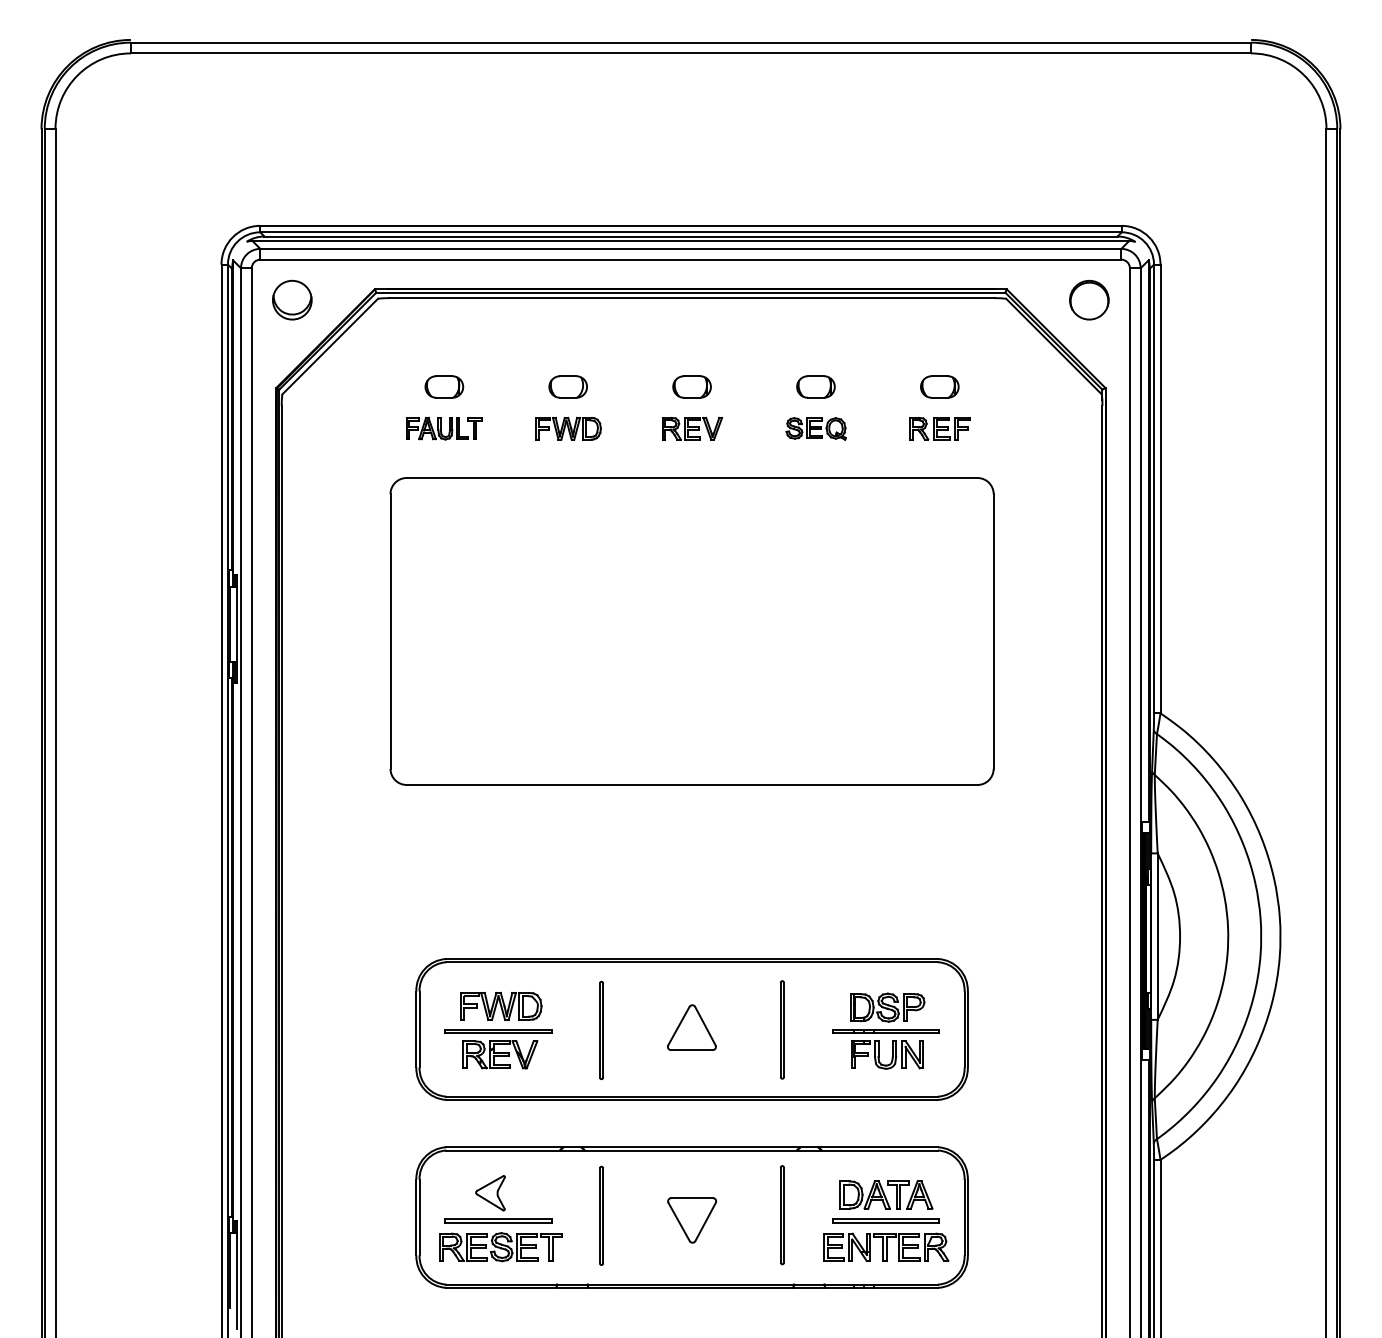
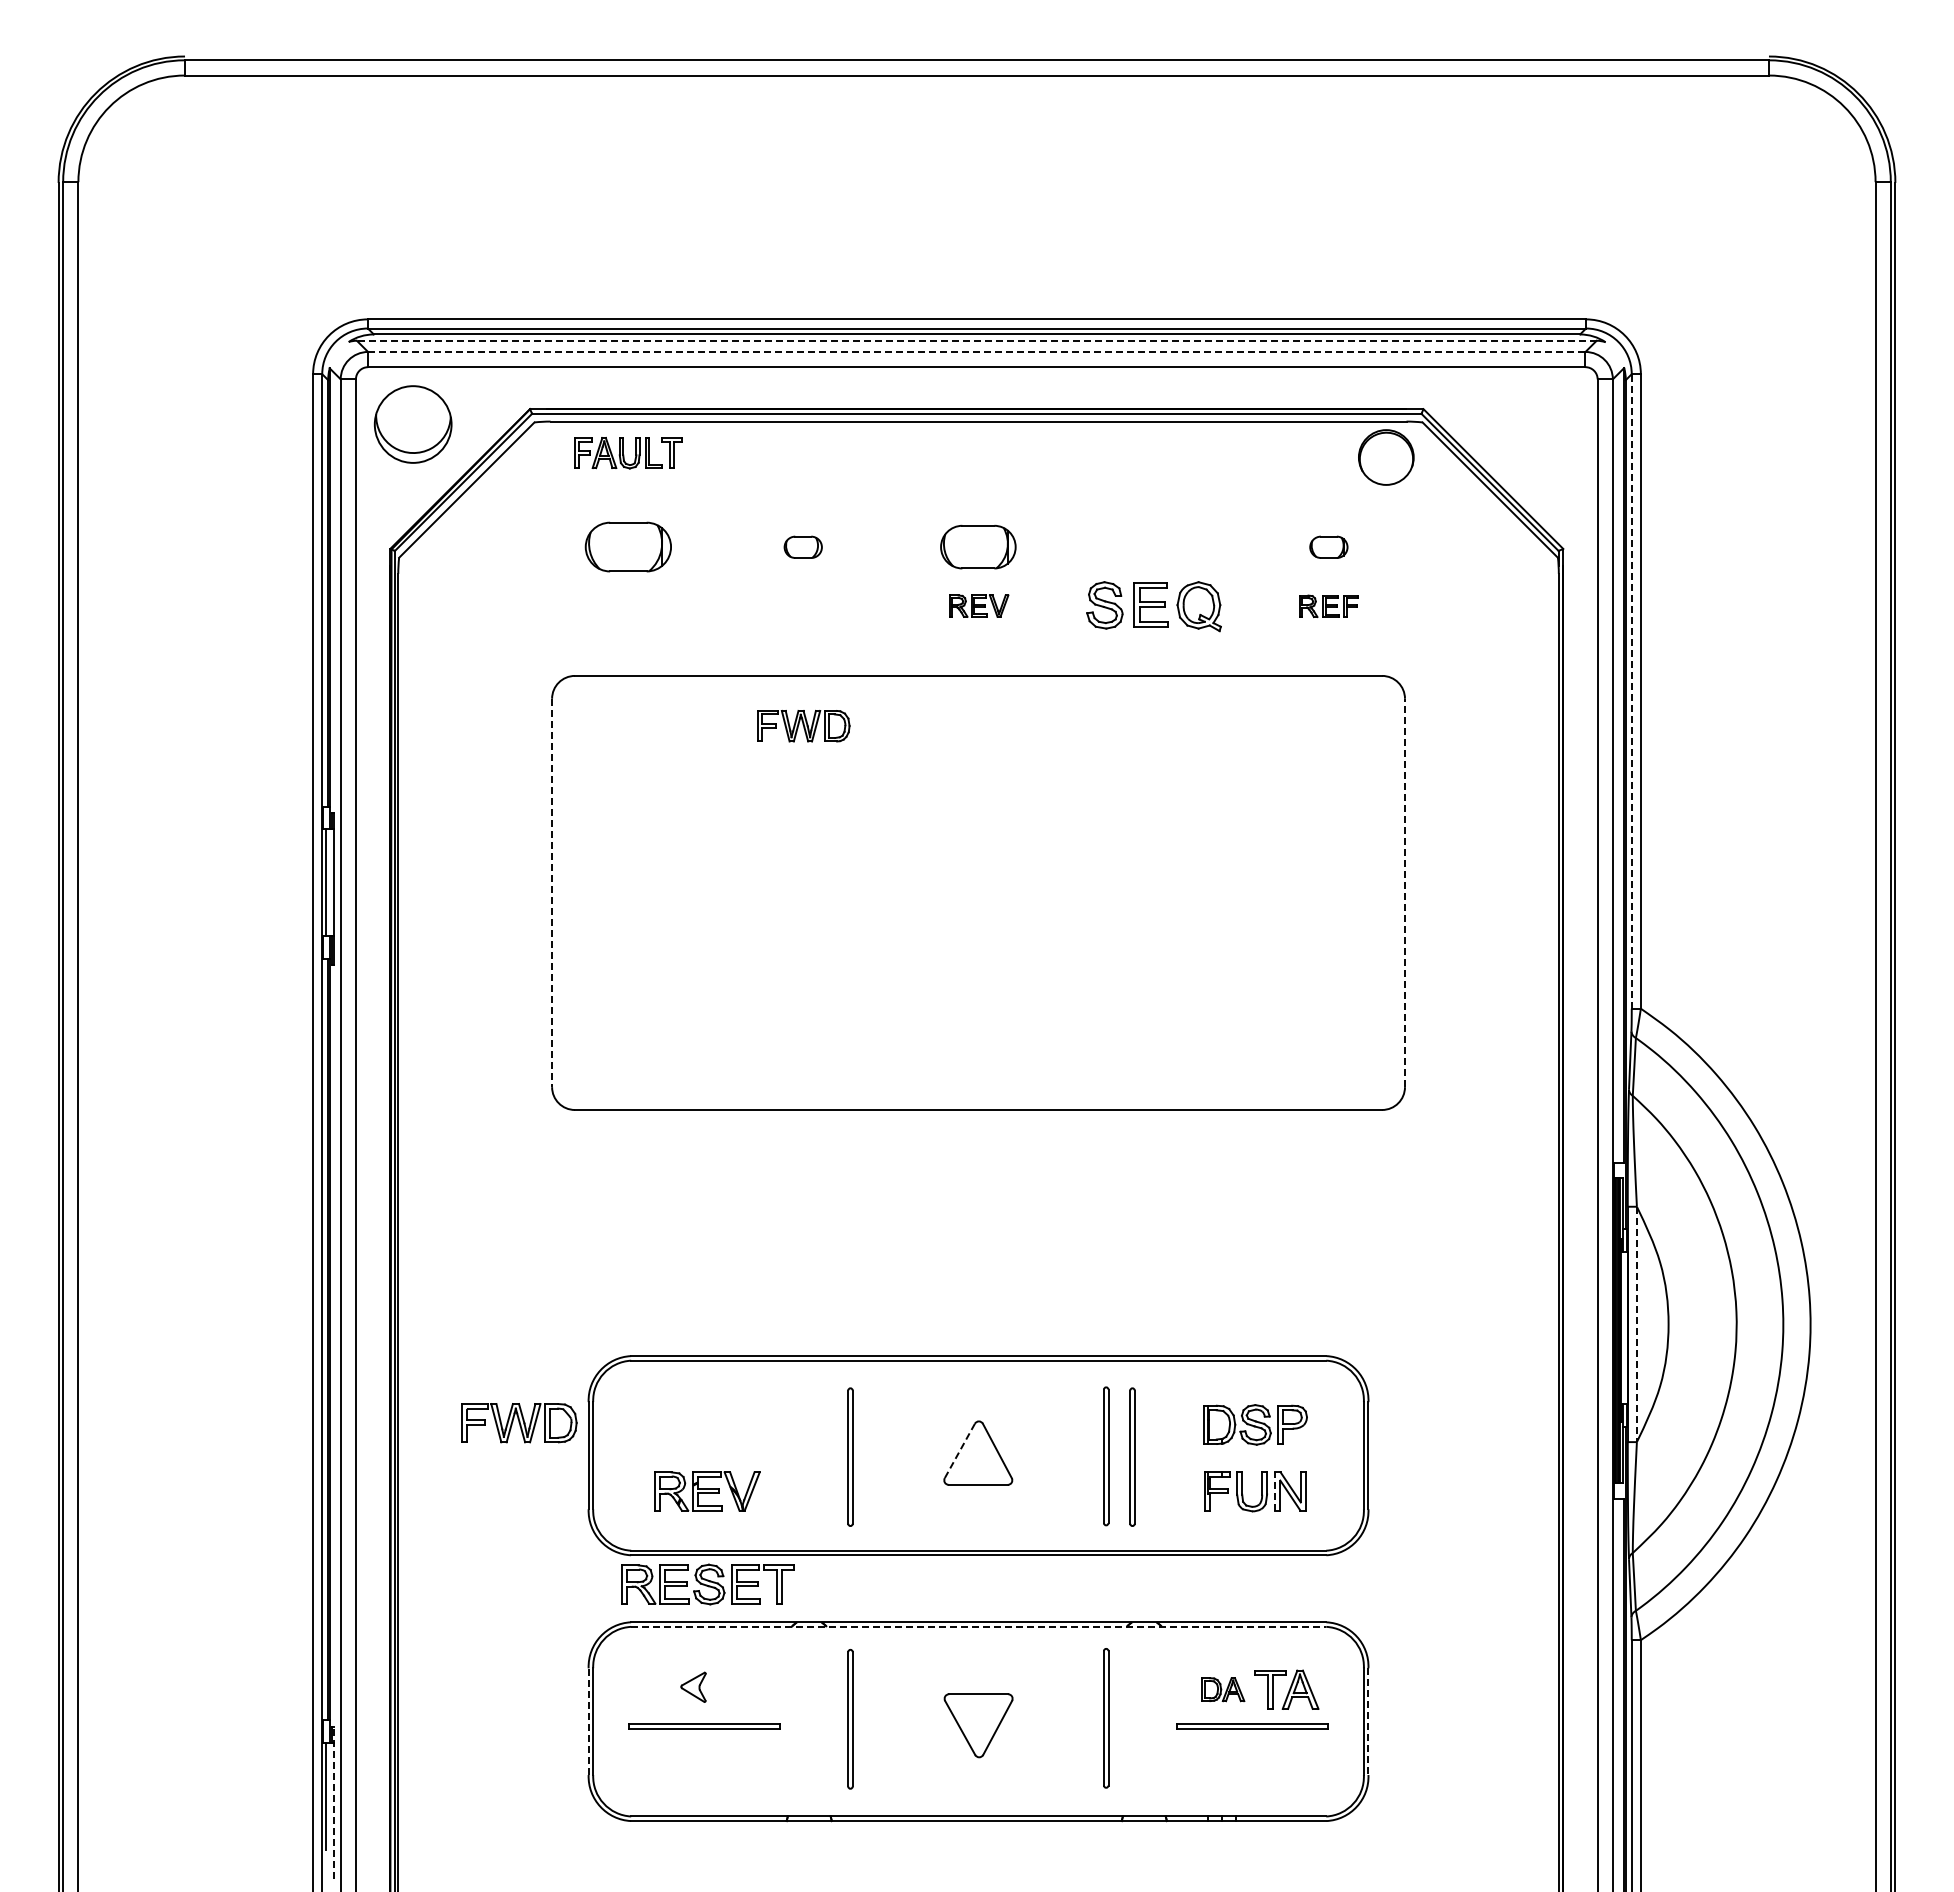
line: (690, 240) -> (976, 340), solid -> dashed
line: (690, 248) -> (976, 351), solid -> dashed
part: (292, 300) -> (413, 424), size x1.4
part: (1089, 300) -> (1386, 457), moved
part: (443, 387) -> (627, 547), size x1.6
part: (567, 387) -> (802, 547), size x0.7
part: (692, 387) -> (978, 547), size x1.4
part: (815, 387) -> (1153, 547), removed
part: (939, 387) -> (1328, 547), size x0.7
part: (444, 428) -> (628, 453), moved
part: (568, 428) -> (803, 726), moved
part: (692, 428) -> (978, 605), size x0.7
part: (815, 428) -> (1153, 606), size x1.6
part: (939, 428) -> (1328, 606), size x0.7
line: (1153, 488) -> (1631, 690), solid -> dashed
line: (390, 631) -> (552, 893), solid -> dashed
line: (993, 631) -> (1404, 892), solid -> dashed
line: (1157, 936) -> (1636, 1324), solid -> dashed
part: (501, 1006) -> (519, 1423), moved
line: (678, 1026) -> (959, 1451), solid -> dashed
part: (800, 1030) -> (1132, 1456), added
part: (498, 1031) -> (704, 1458), removed
part: (885, 1031) -> (1252, 1458), removed
line: (902, 1054) -> (1275, 1491), solid -> dashed
line: (692, 1150) -> (978, 1626), solid -> dashed
part: (490, 1193) -> (693, 1687), size x0.6
part: (865, 1194) -> (1223, 1689), size x0.6
line: (416, 1217) -> (588, 1721), solid -> dashed
line: (967, 1218) -> (1368, 1722), solid -> dashed
part: (500, 1247) -> (707, 1584), moved
part: (885, 1247) -> (1252, 1763), removed
line: (236, 1274) -> (334, 1802), solid -> dashed

